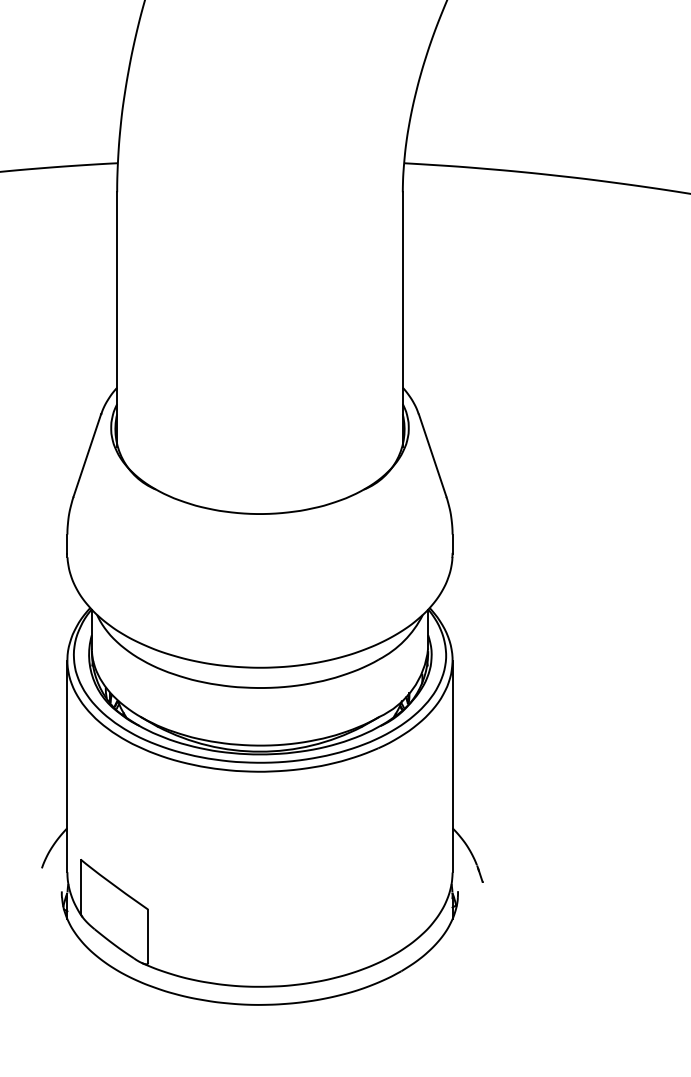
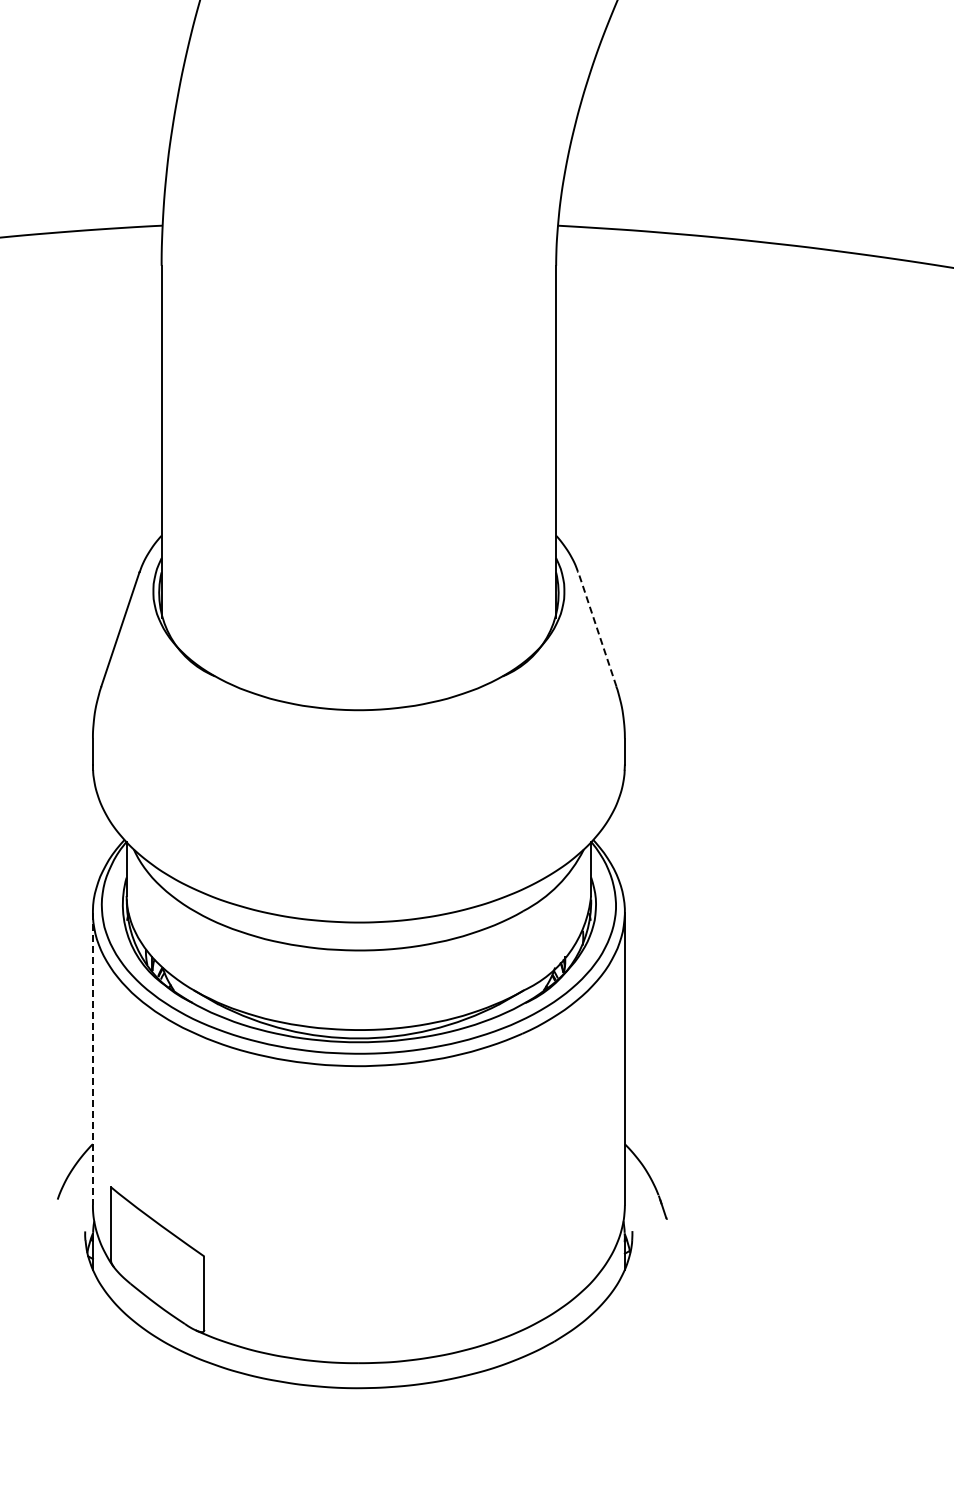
line: (432, 454) -> (597, 628), solid -> dashed
line: (67, 766) -> (92, 1059), solid -> dashed

